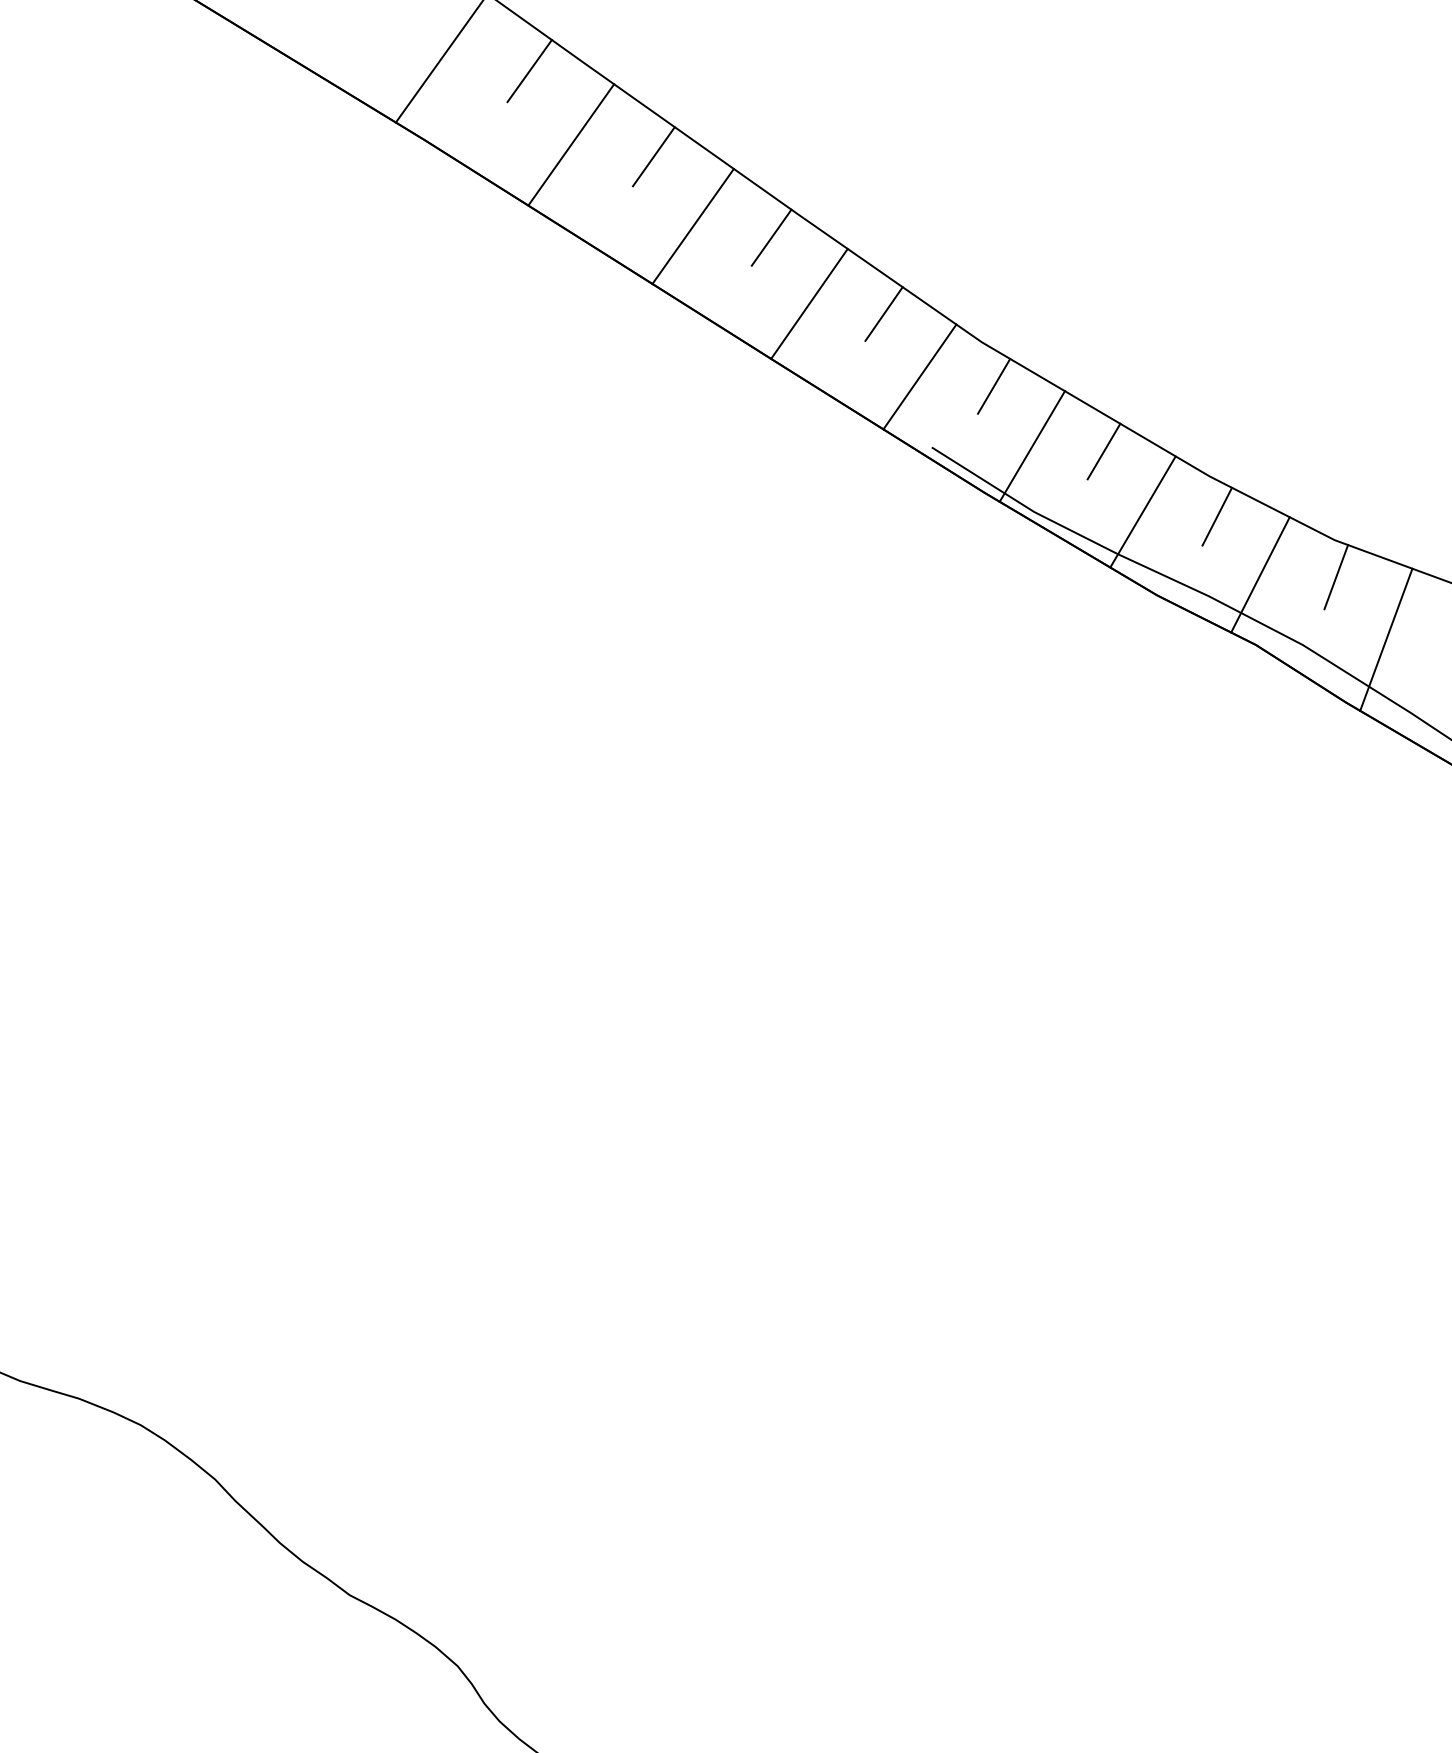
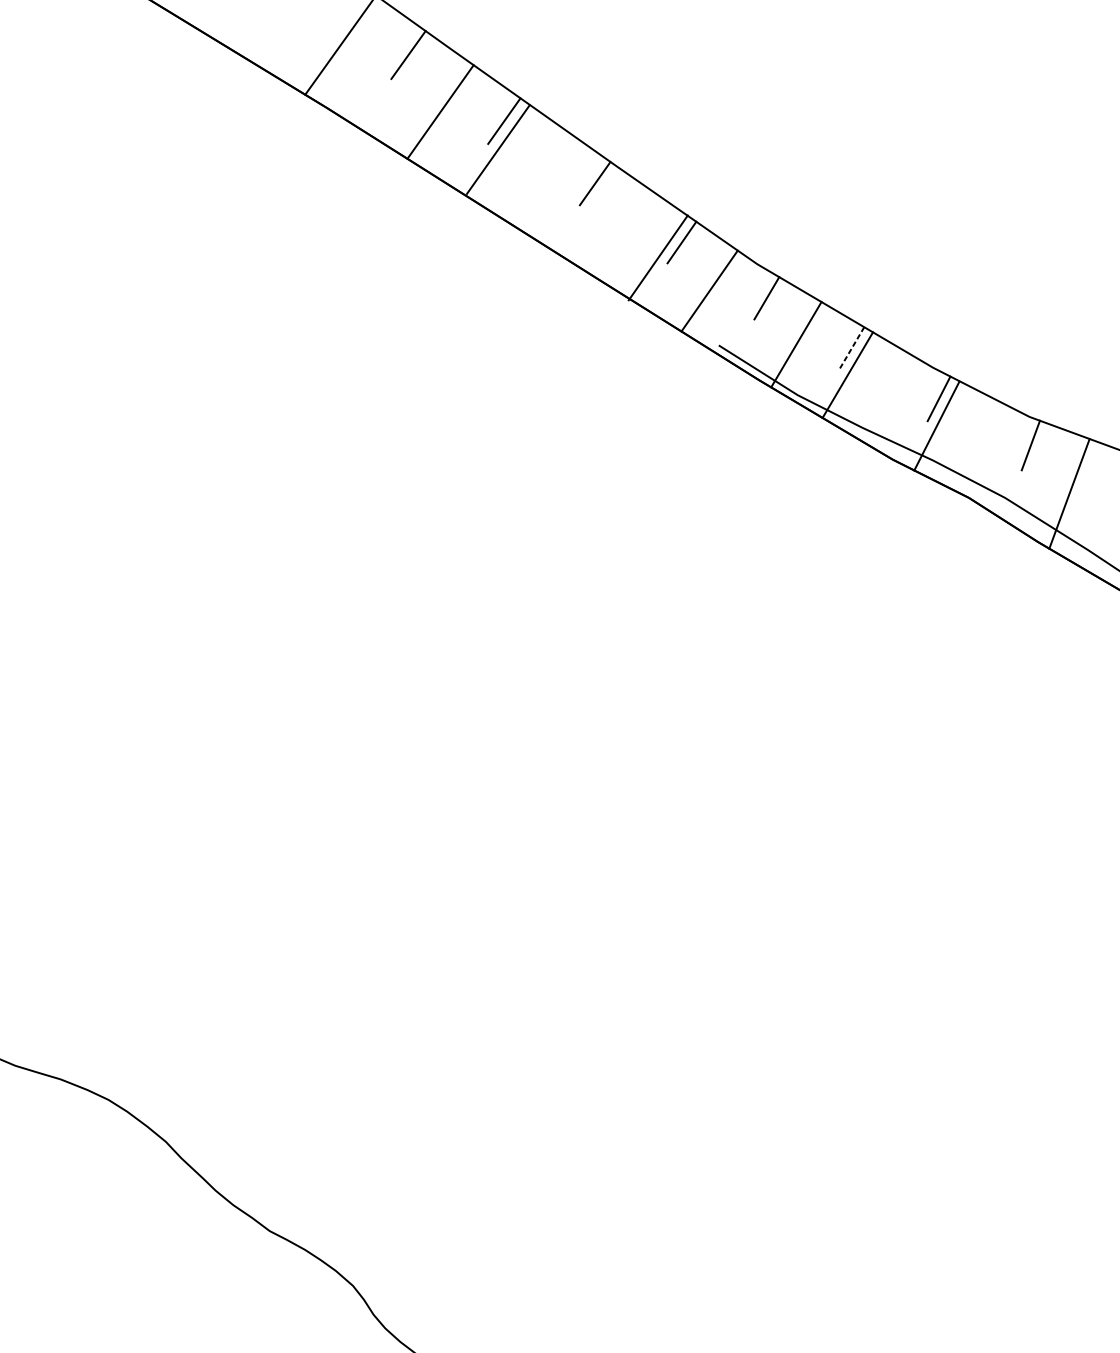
line: (692, 226) -> (497, 149), moved
line: (809, 303) -> (658, 257), moved
line: (1103, 452) -> (851, 349), solid -> dashed
line: (1142, 511) -> (847, 374), moved
line: (1260, 574) -> (936, 425), moved

